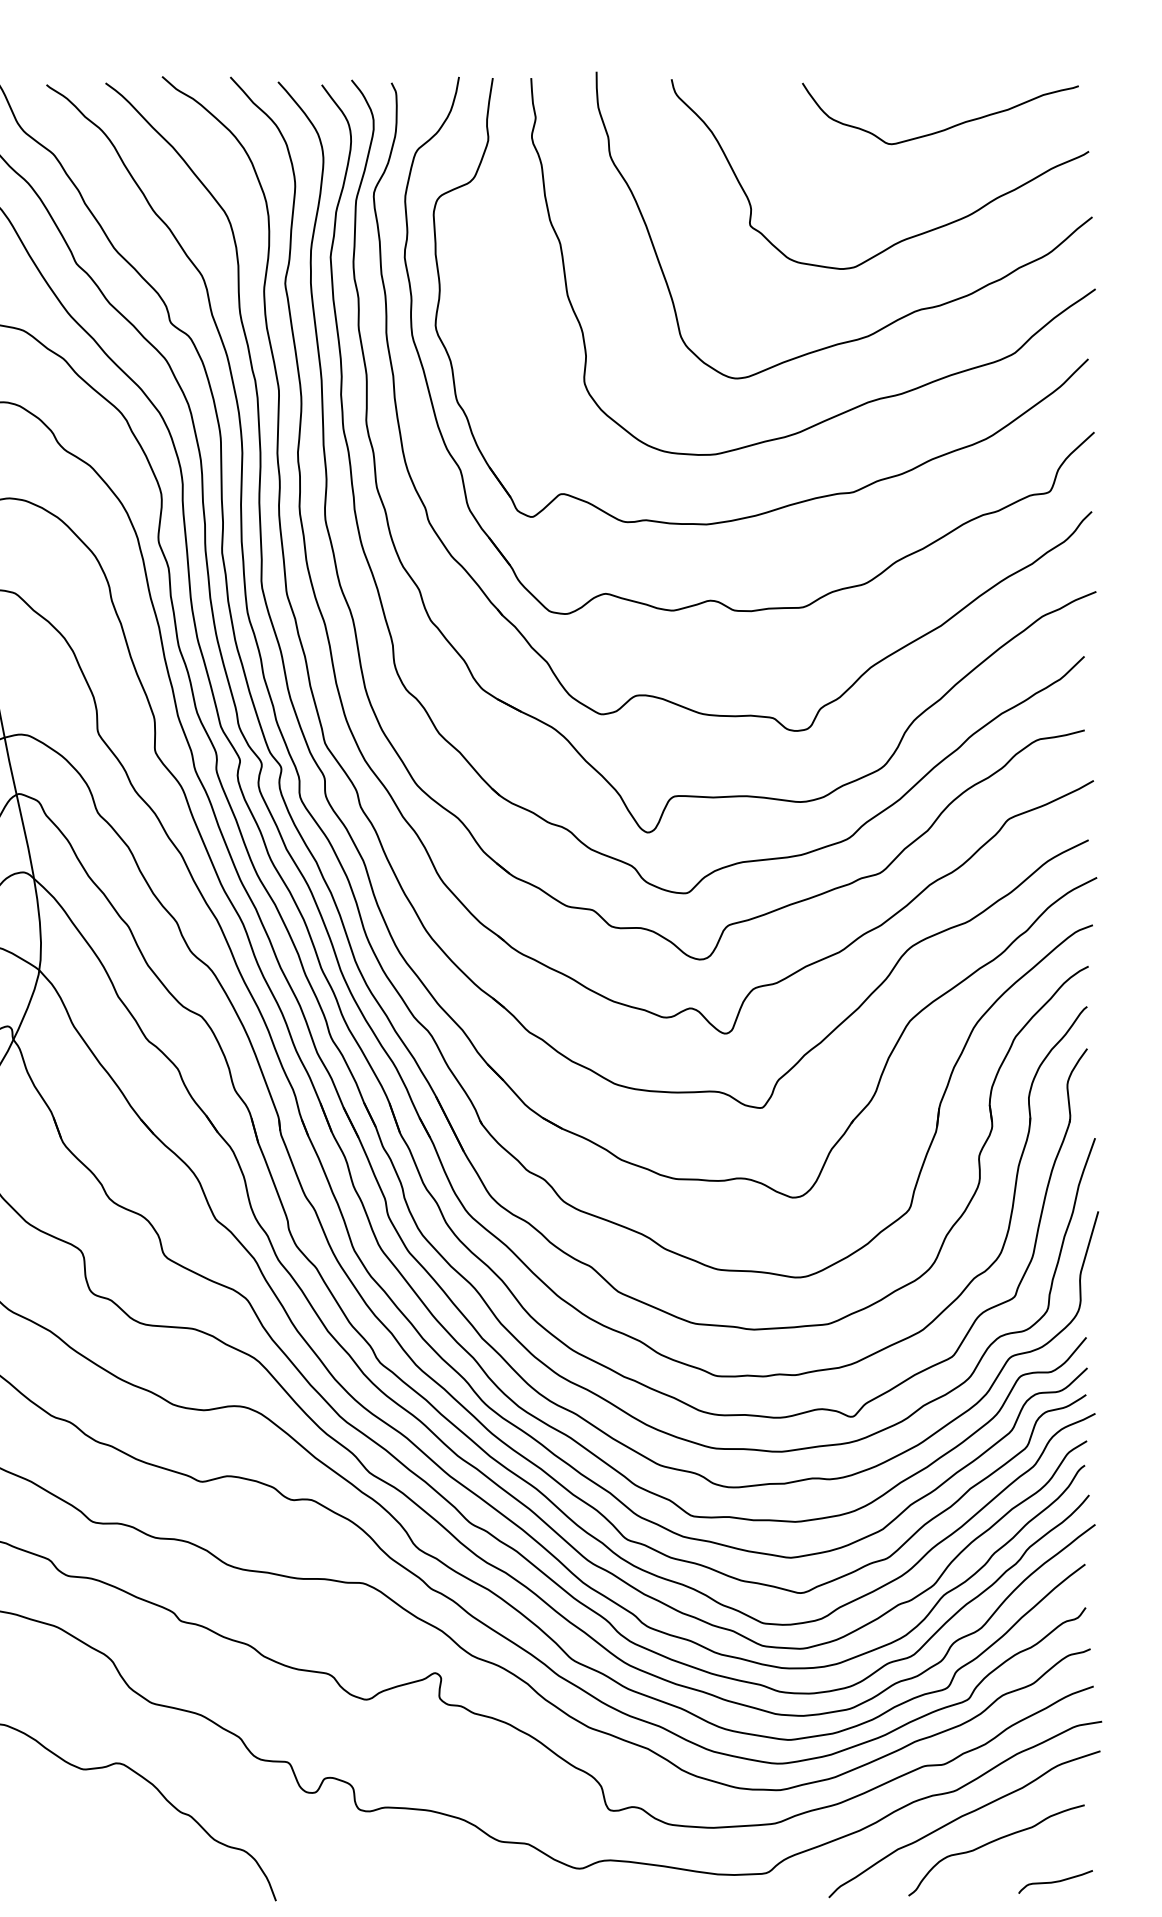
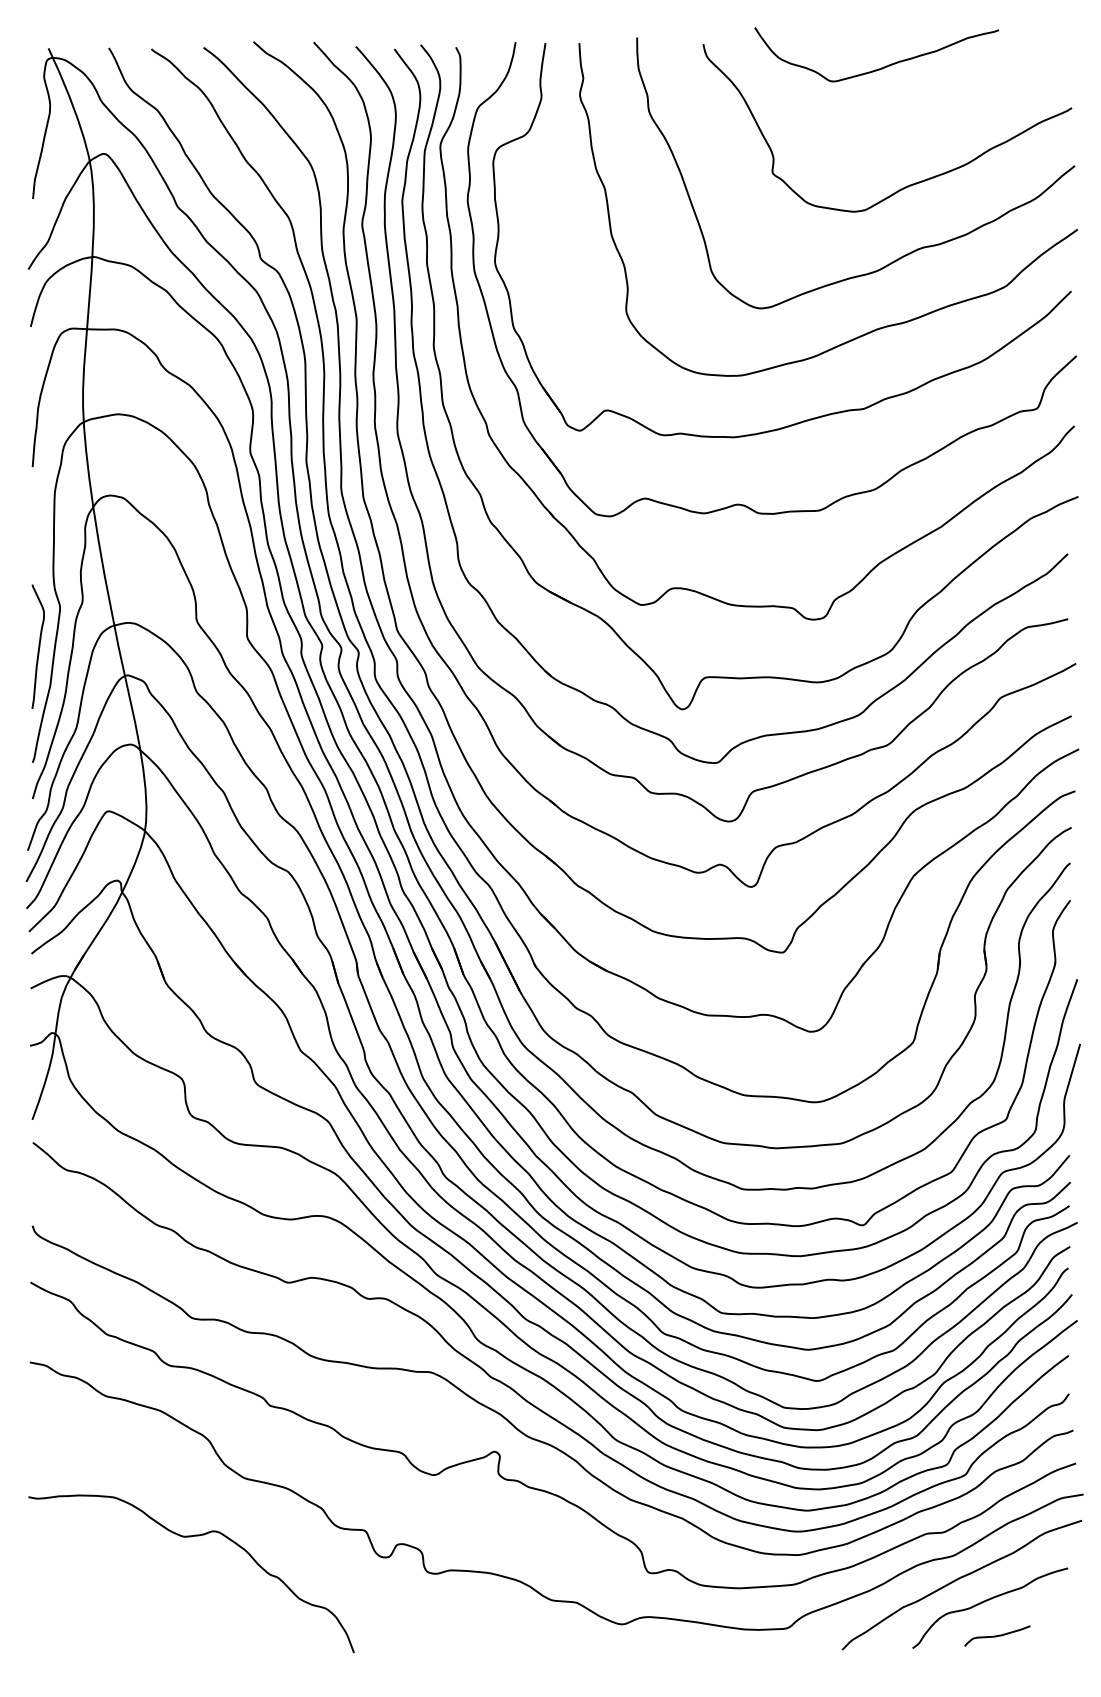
curve: (948, 127) -> (883, 66), moved
curve: (1055, 1881) -> (997, 1635), moved

